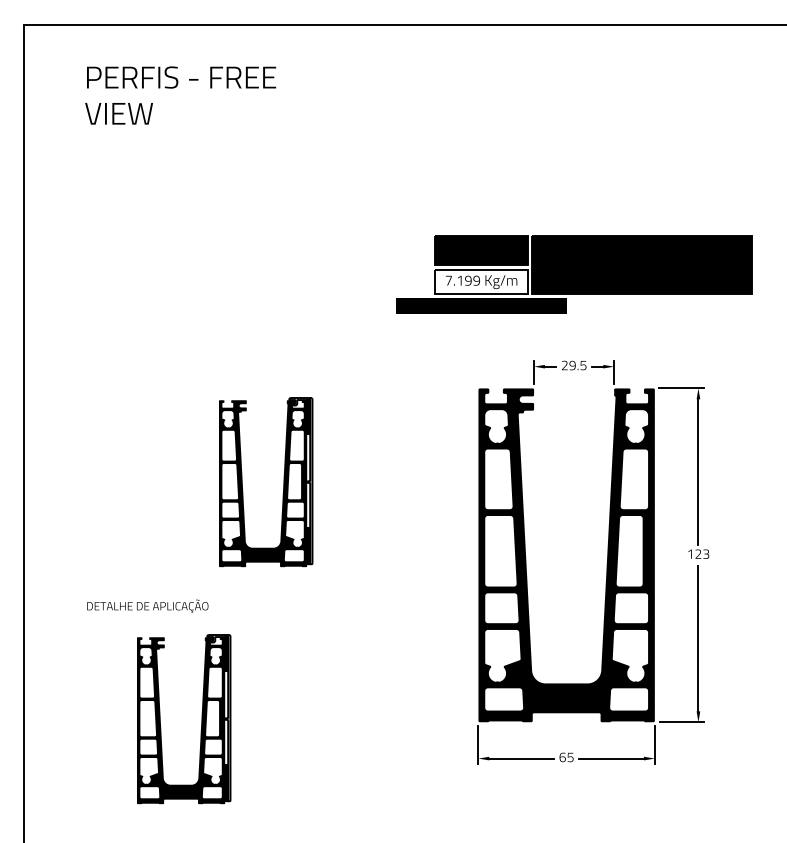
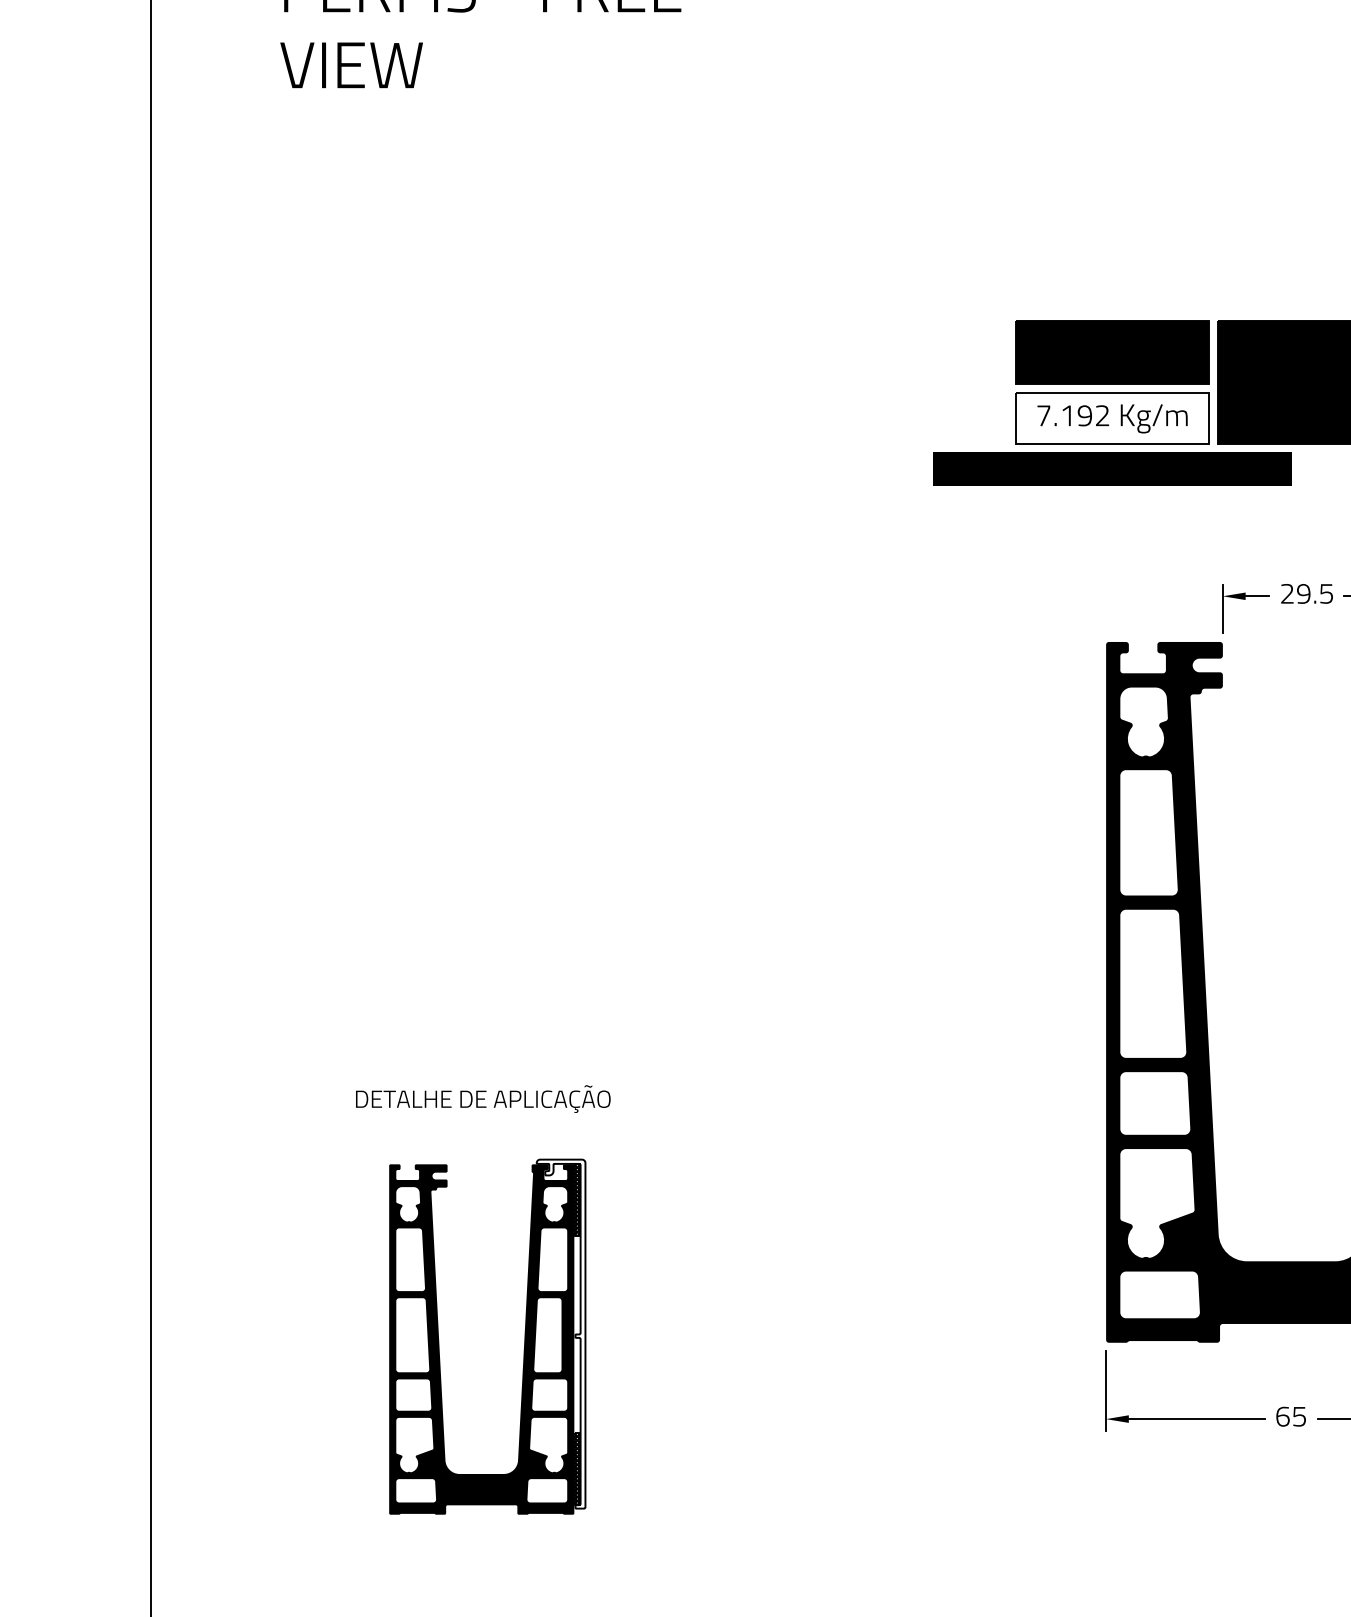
text: (476, 280) -> (1101, 415), 7.199 -> 7.192
part: (283, 482) -> (696, 839), removed
text: (147, 605) -> (482, 1097), moved

